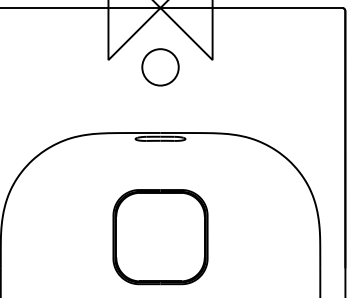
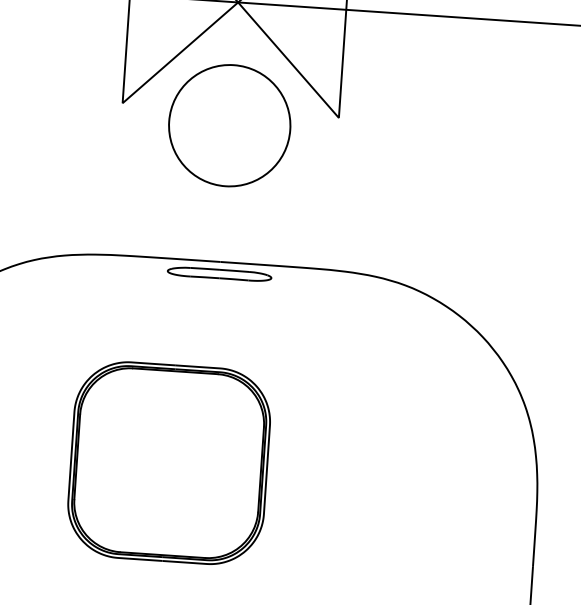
circle: (160, 67) -> (229, 125), size x1.6
part: (160, 237) -> (169, 463), moved

